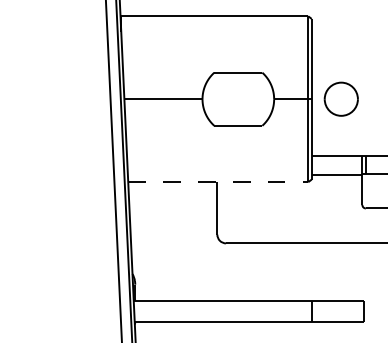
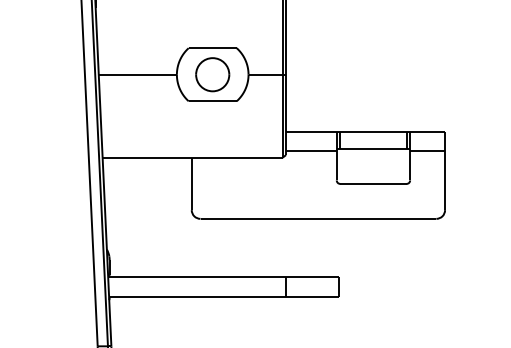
part: (341, 99) -> (212, 74), moved
line: (218, 182) -> (192, 157), dashed -> solid

